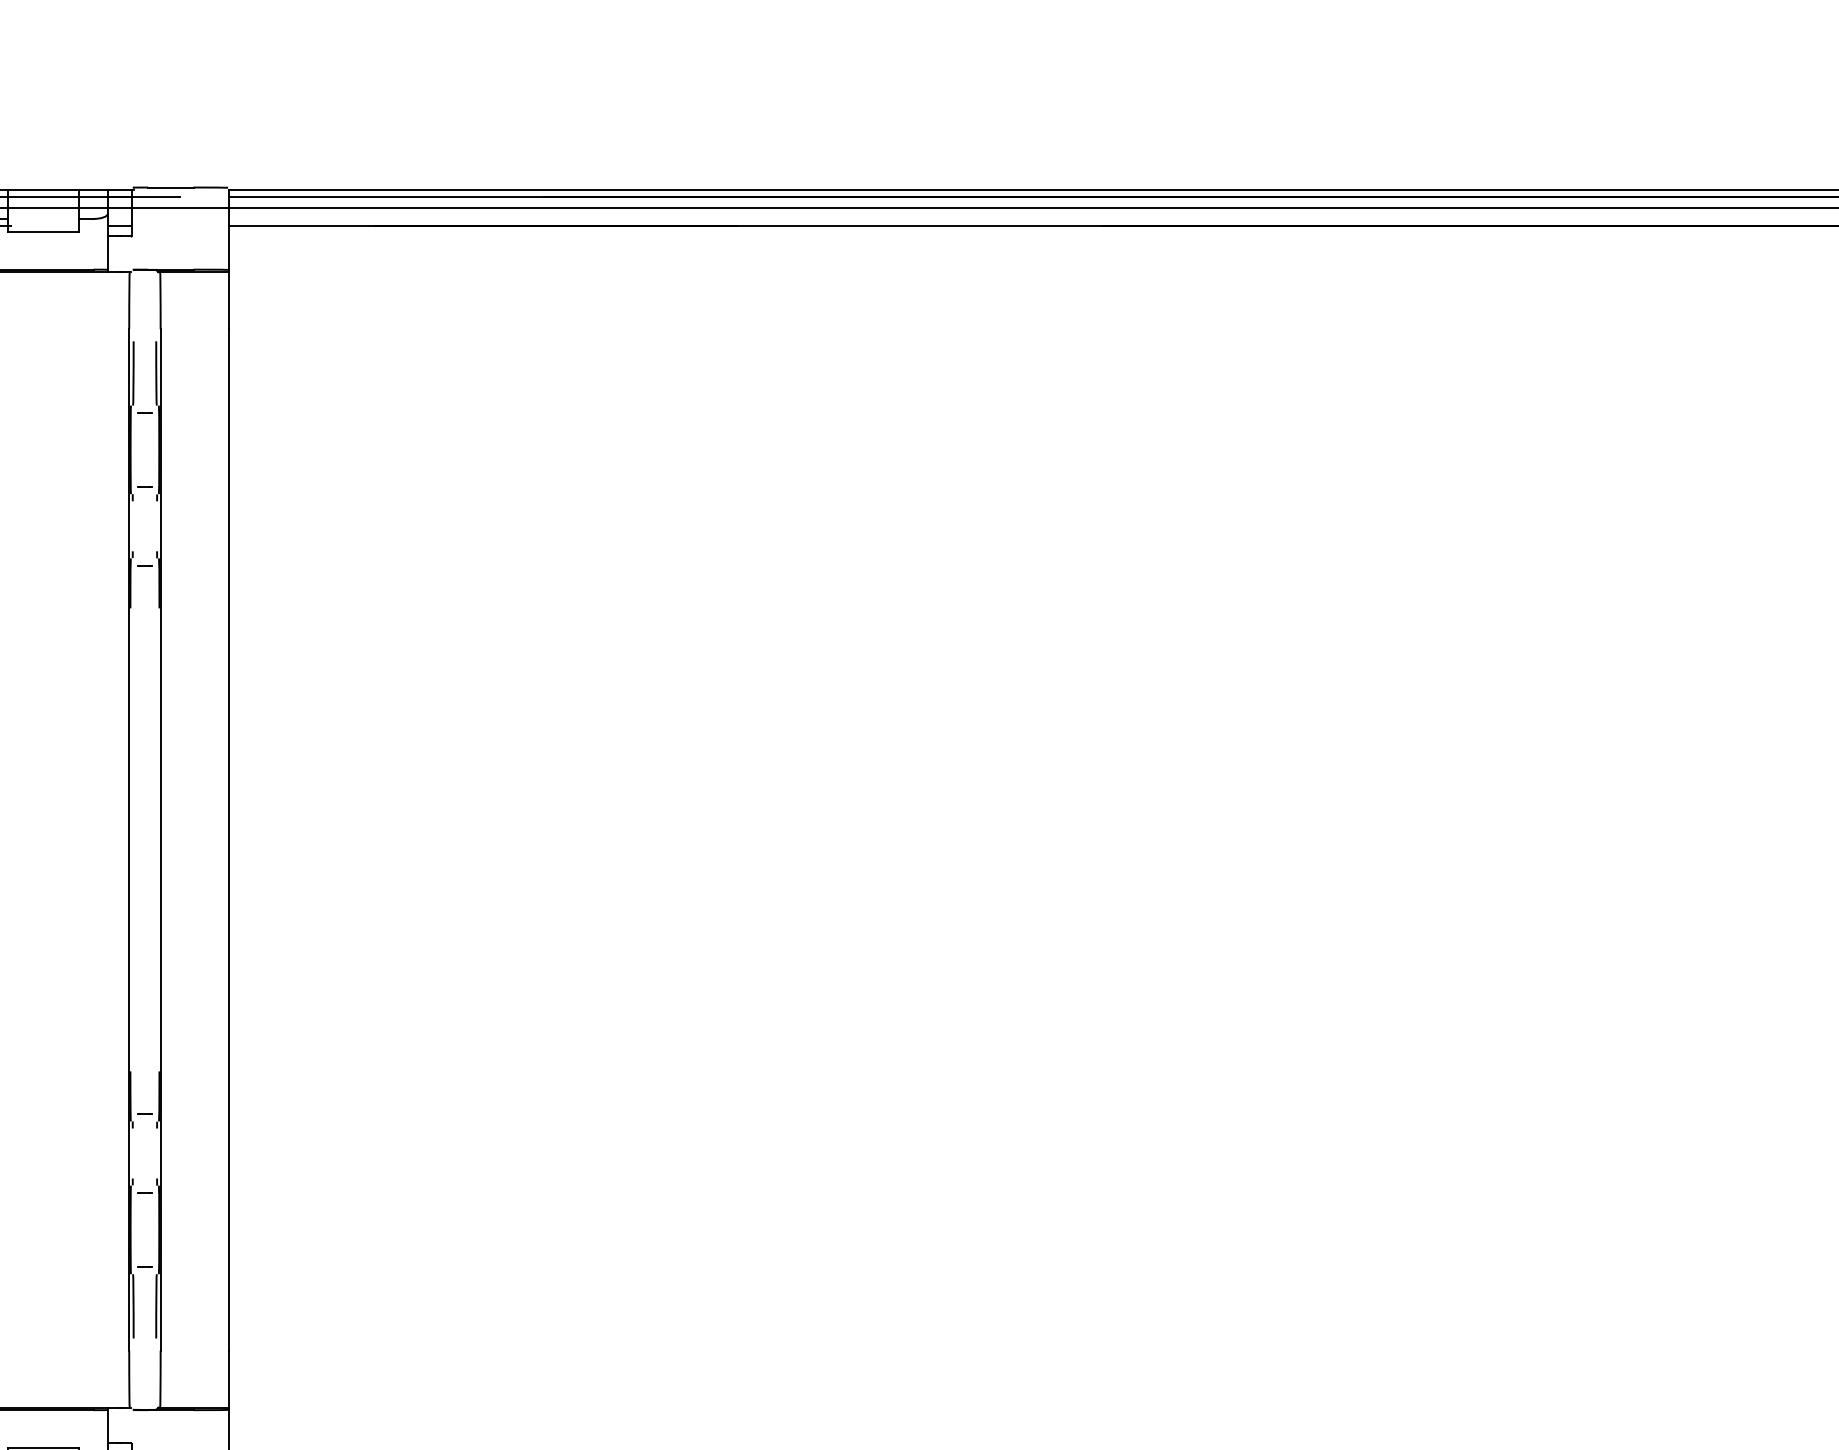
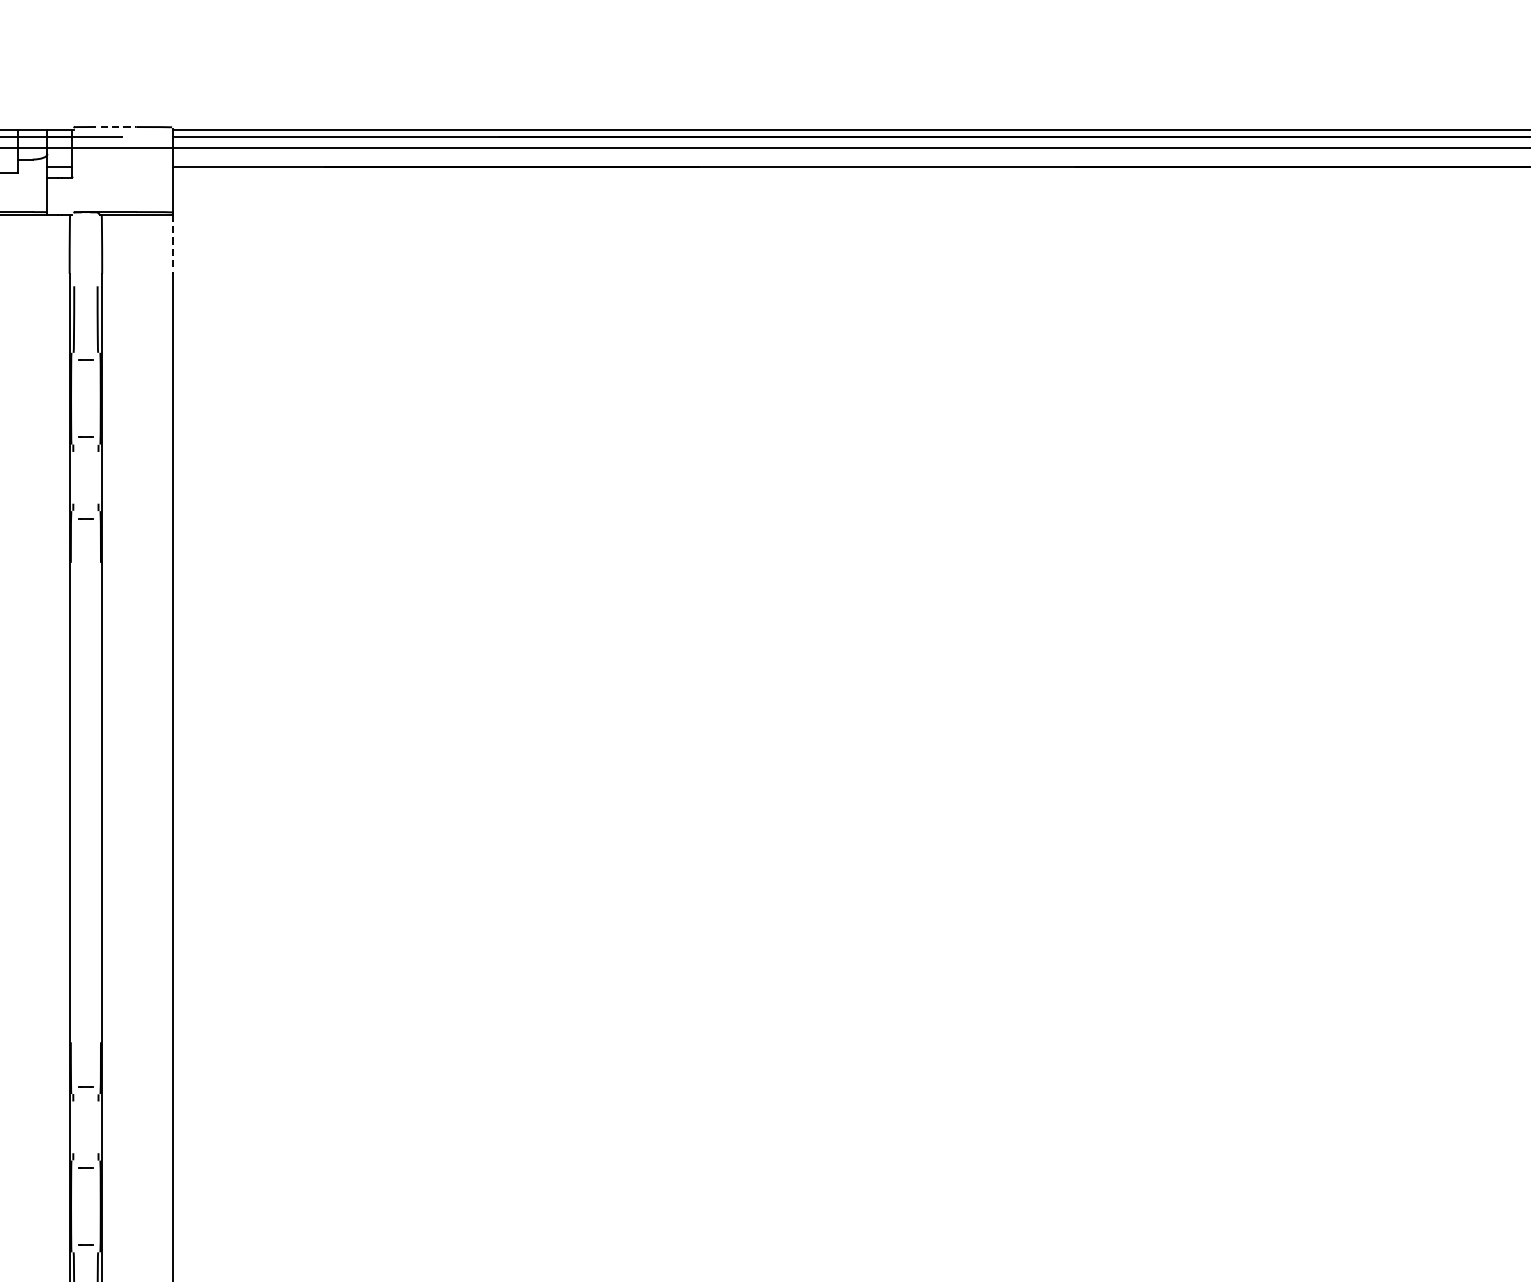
line: (170, 187) -> (112, 127), solid -> dashed
line: (229, 300) -> (173, 244), solid -> dashed

